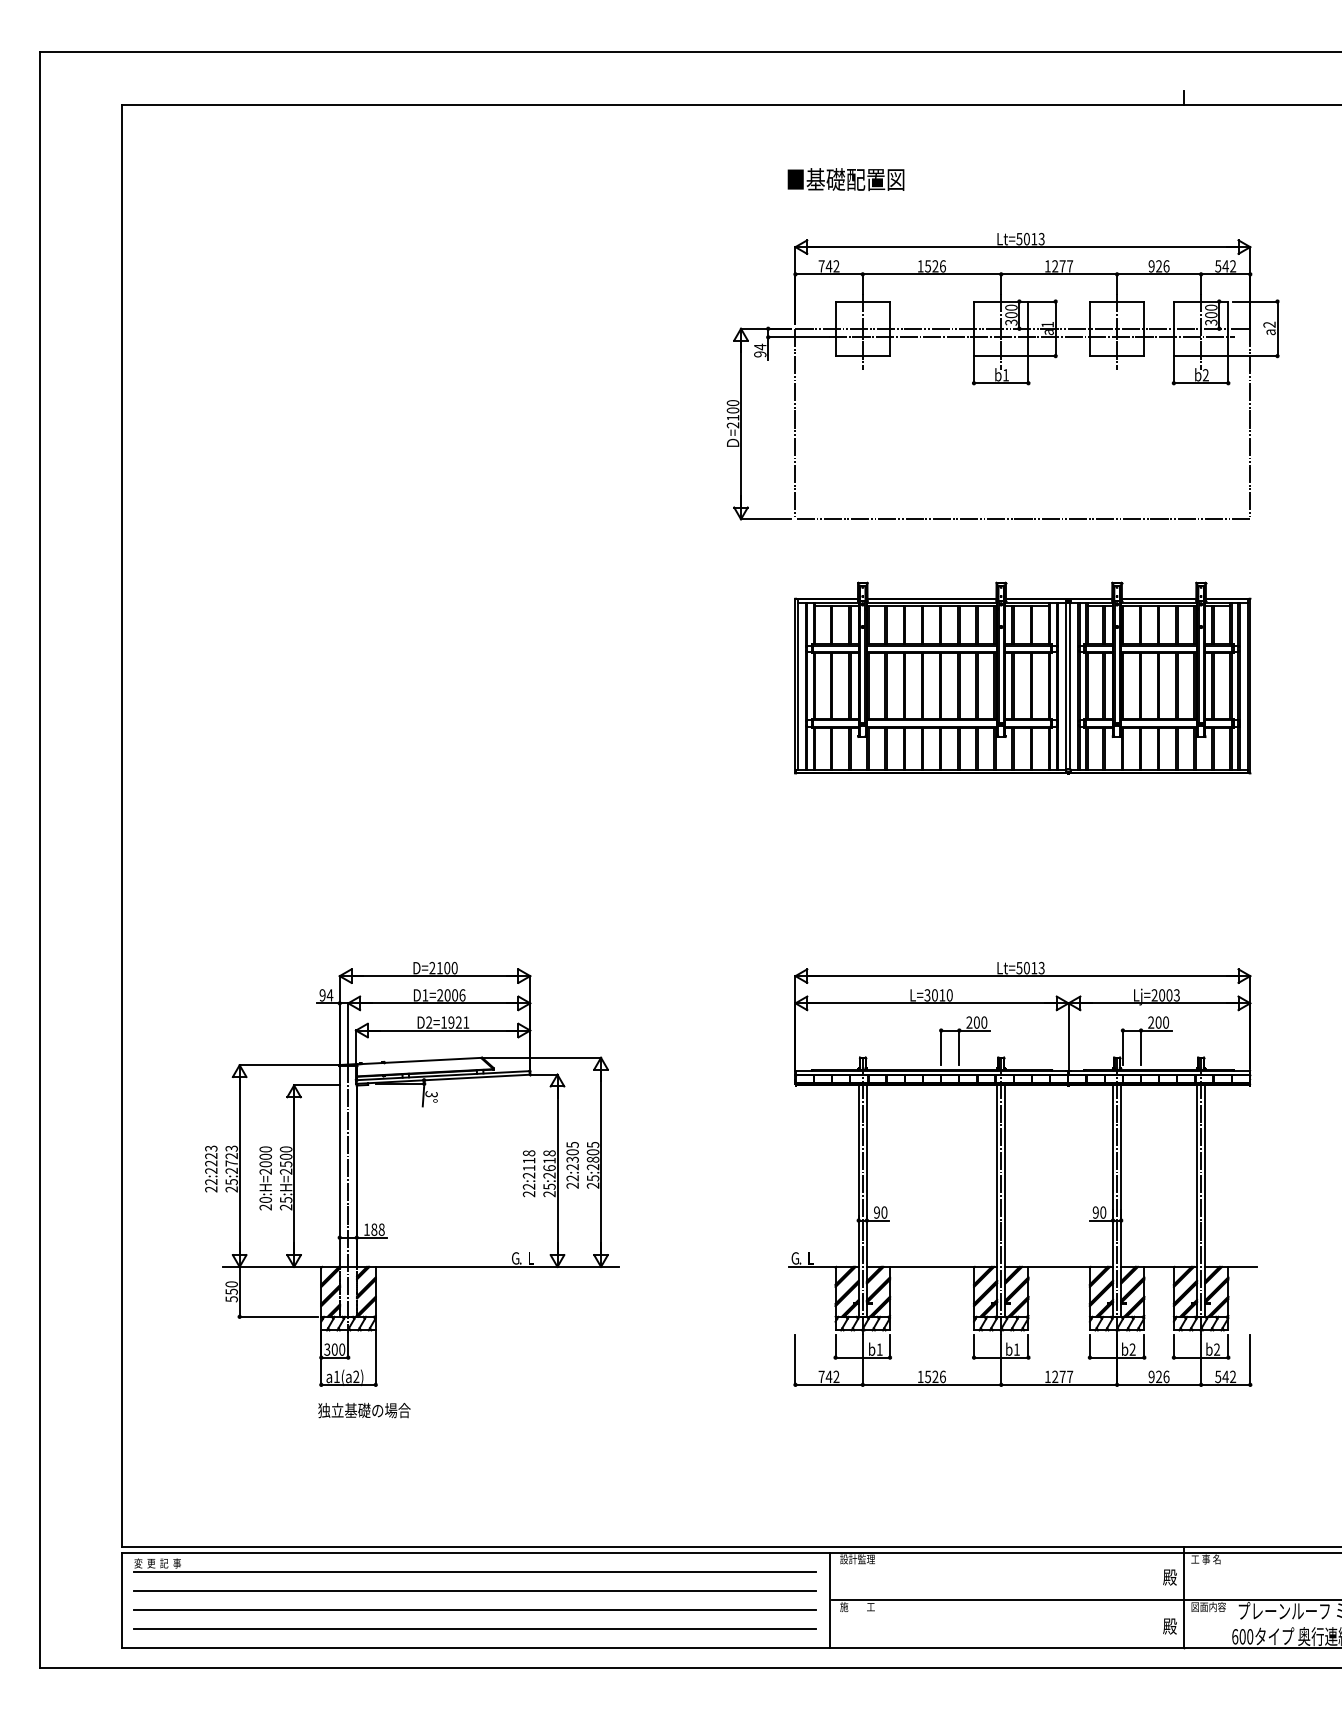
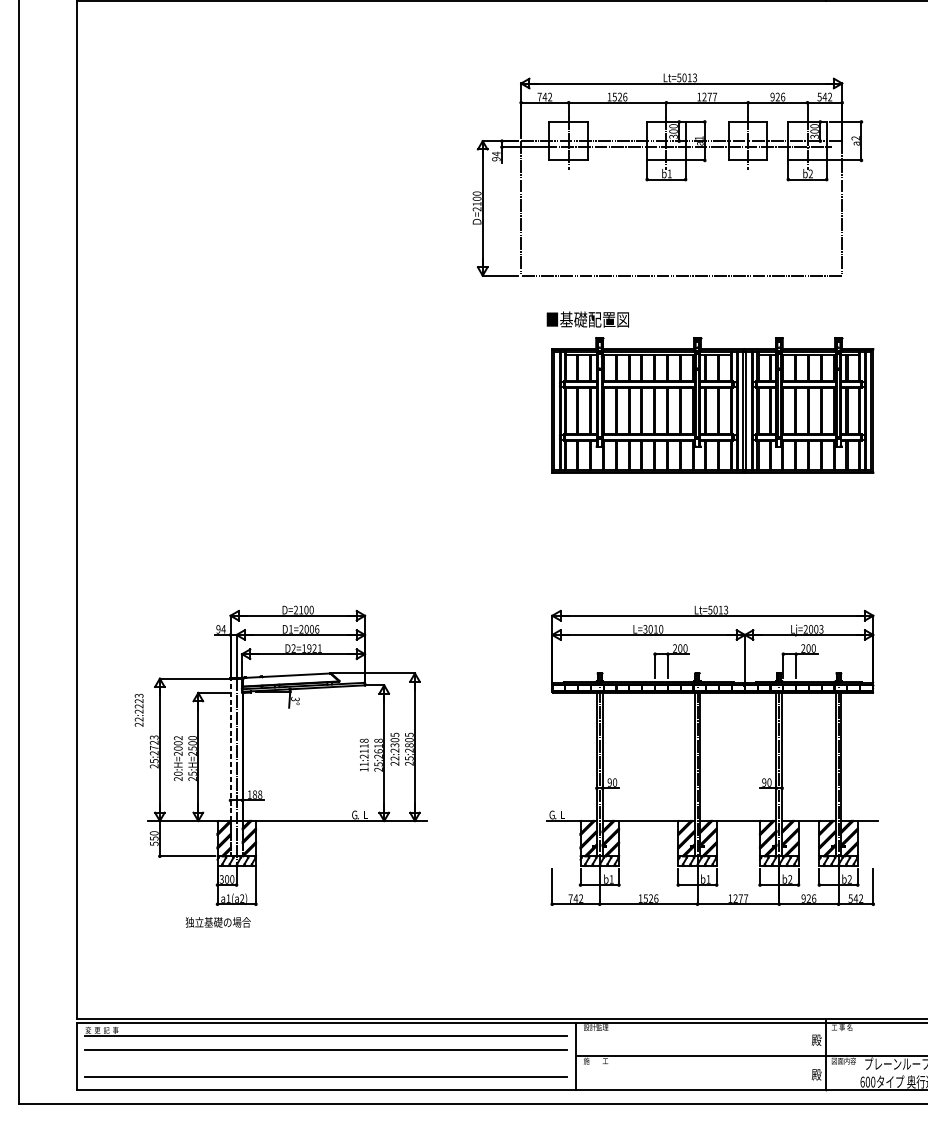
text: (845, 179) -> (587, 319), moved
part: (1002, 376) -> (667, 174), moved
text: (265, 1149) -> (178, 738), 20:H=2000 -> 20:H=2002
line: (339, 1166) -> (230, 750), solid -> dashed
text: (211, 1168) -> (139, 709), moved
text: (528, 1190) -> (363, 767), 22:2118 -> 11:2118
text: (364, 1410) -> (218, 922), moved
line: (474, 1609) -> (325, 1062), removed

